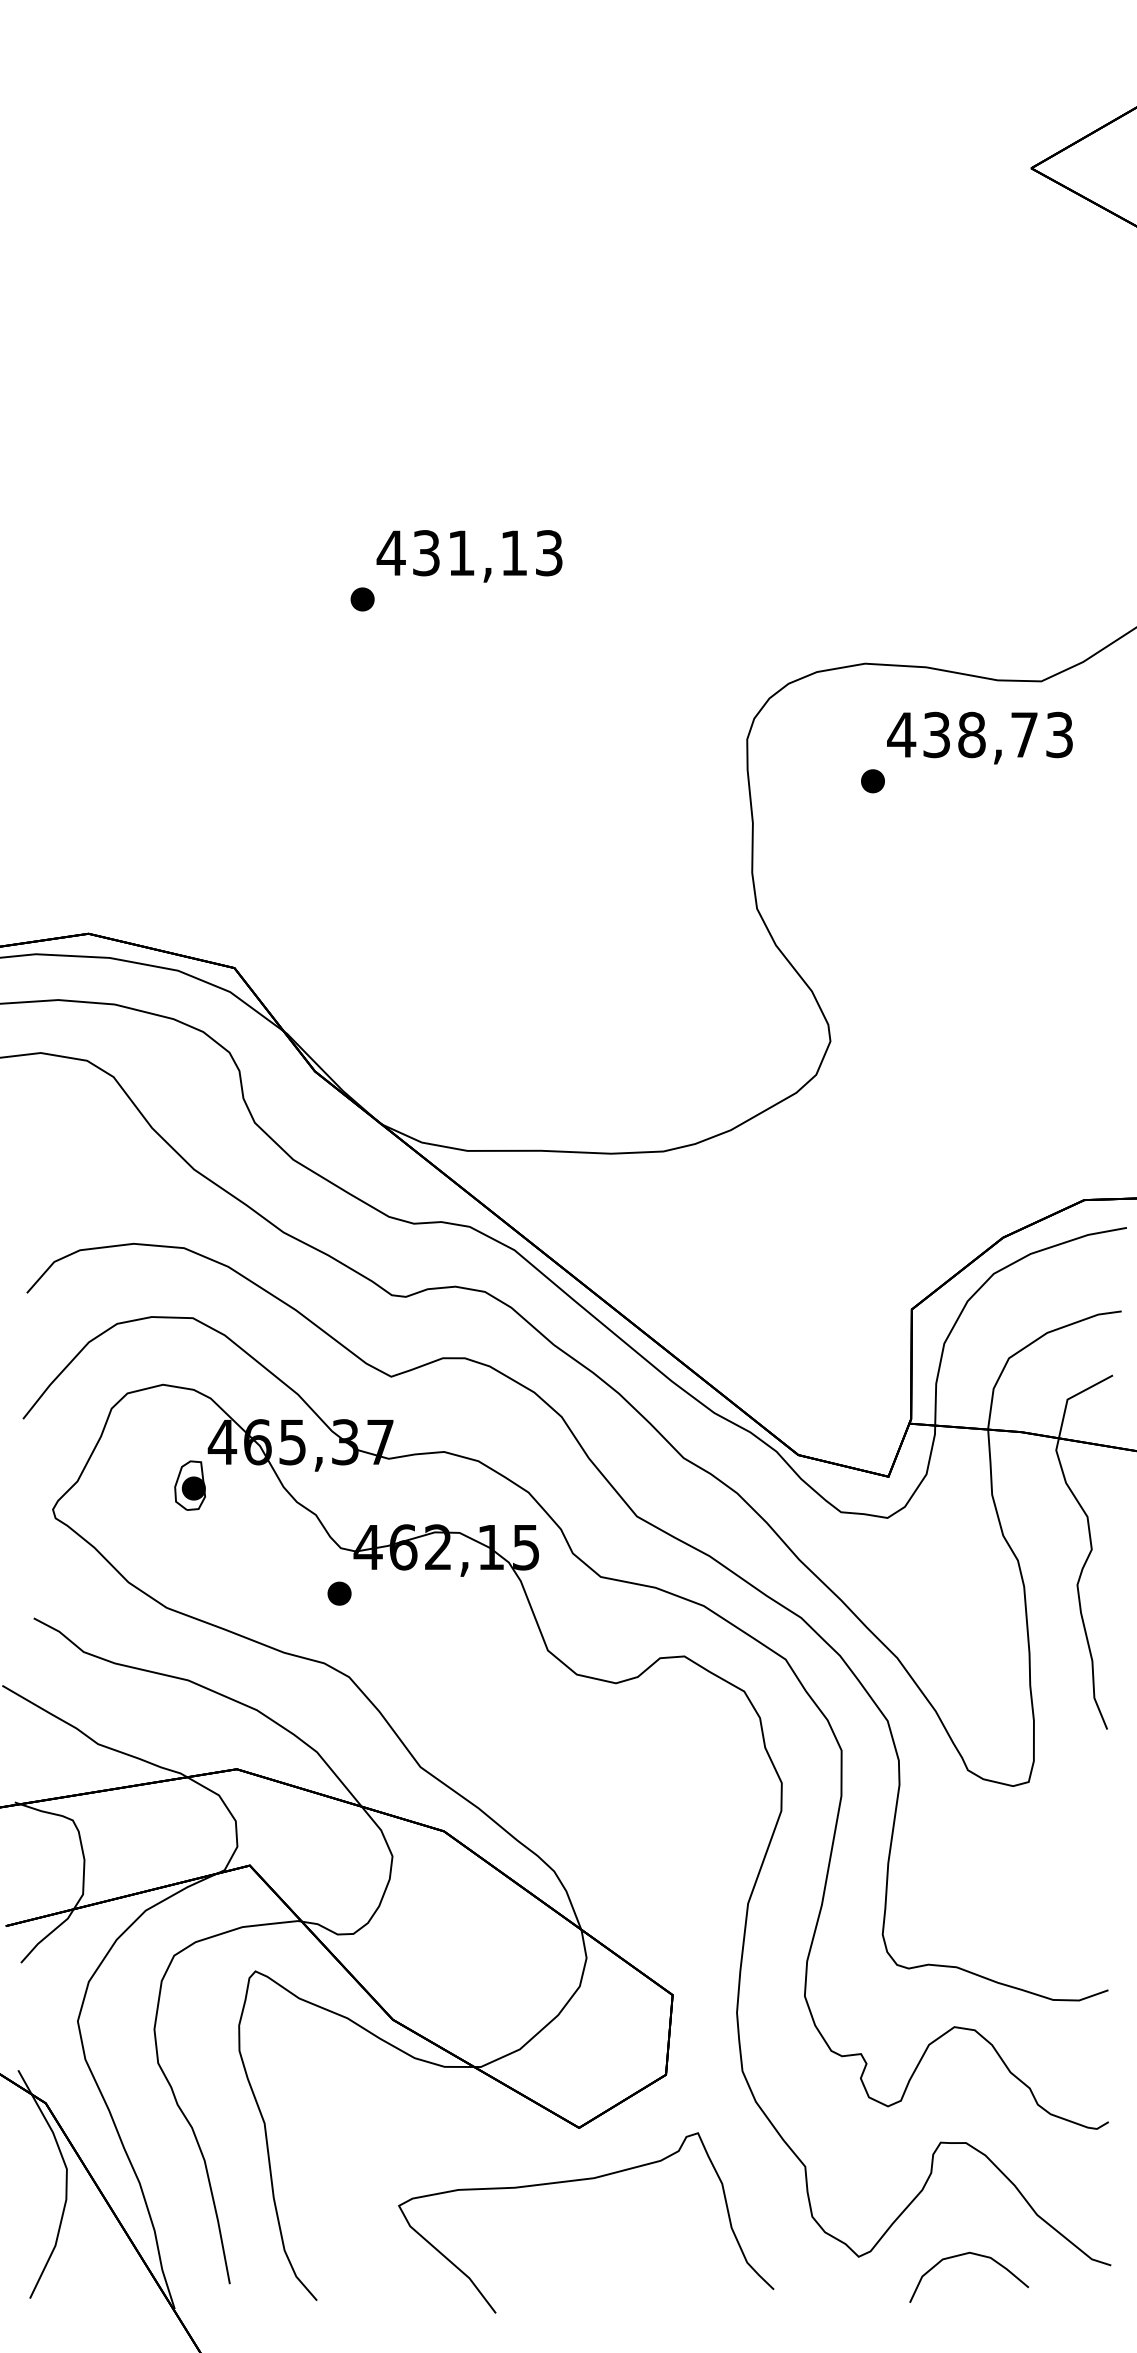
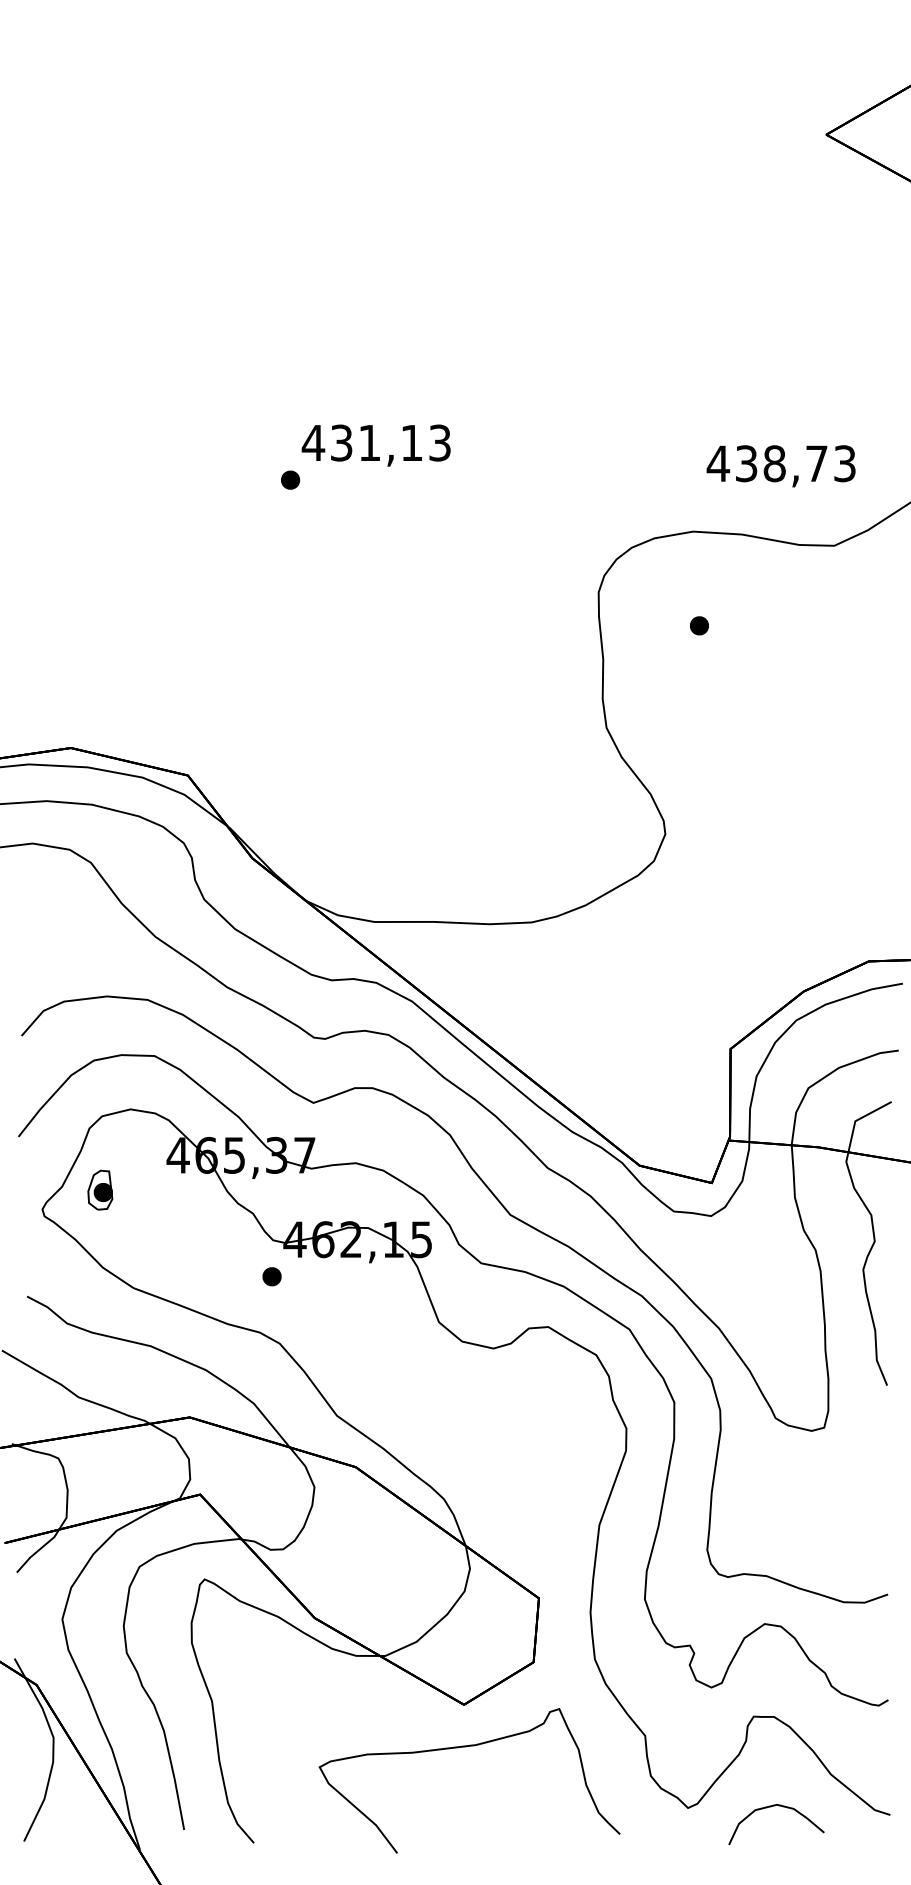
text: (979, 738) -> (780, 466), moved
part: (190, 1484) -> (100, 1189), moved

